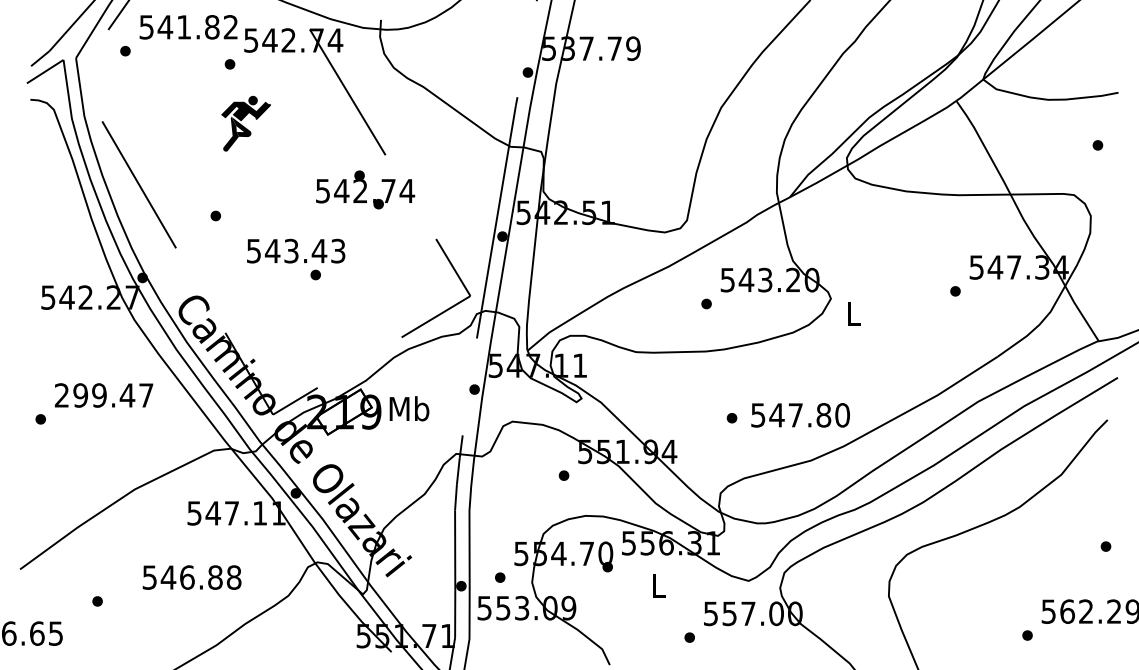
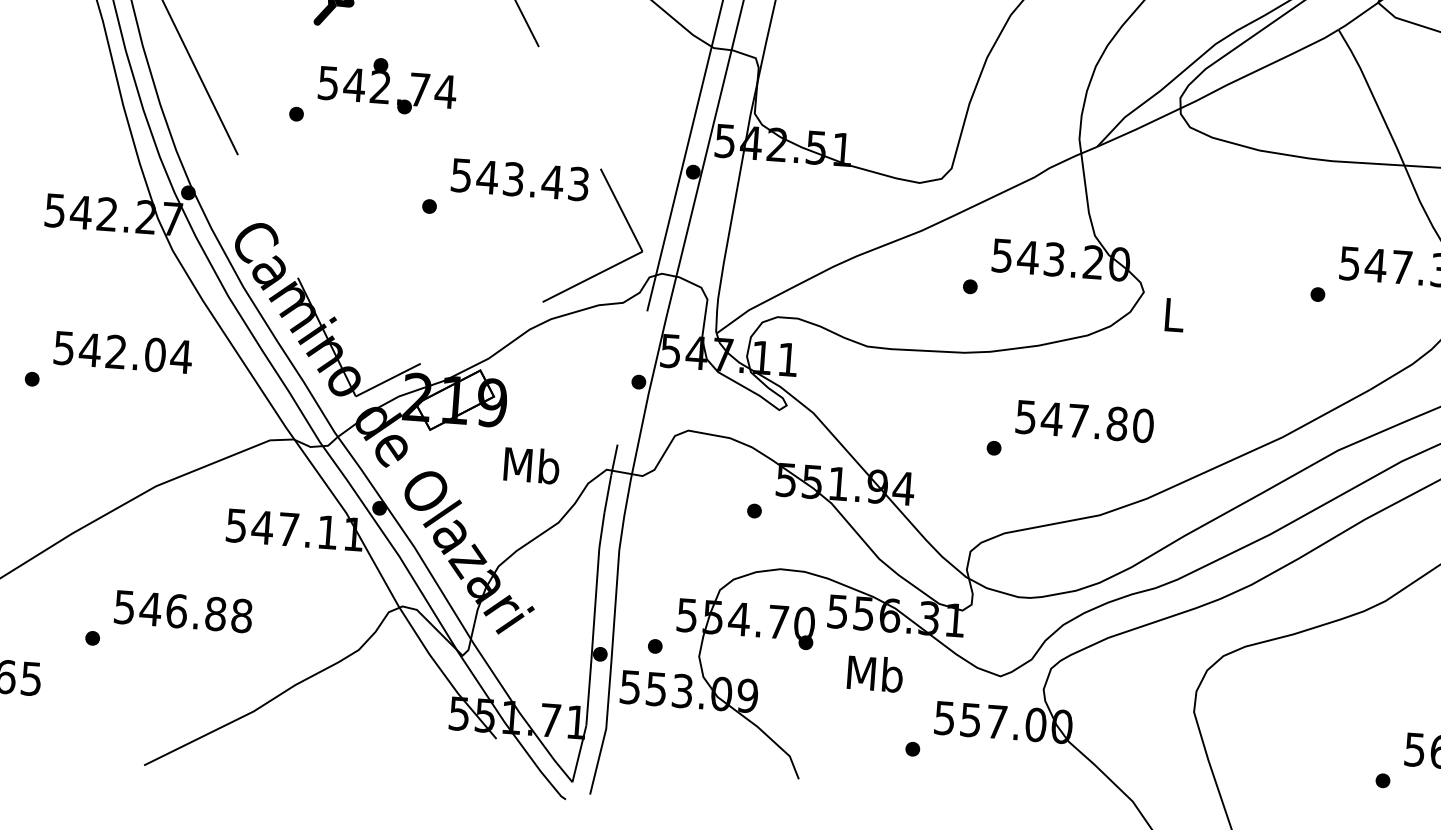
text: (365, 189) -> (387, 85), moved
text: (296, 250) -> (520, 178), moved
text: (104, 395) -> (123, 352), 299.47 -> 542.04
text: (409, 408) -> (531, 465), moved
text: (800, 415) -> (1084, 421), moved
text: (191, 577) -> (182, 611), moved
text: (658, 585) -> (874, 673), L -> Mb

